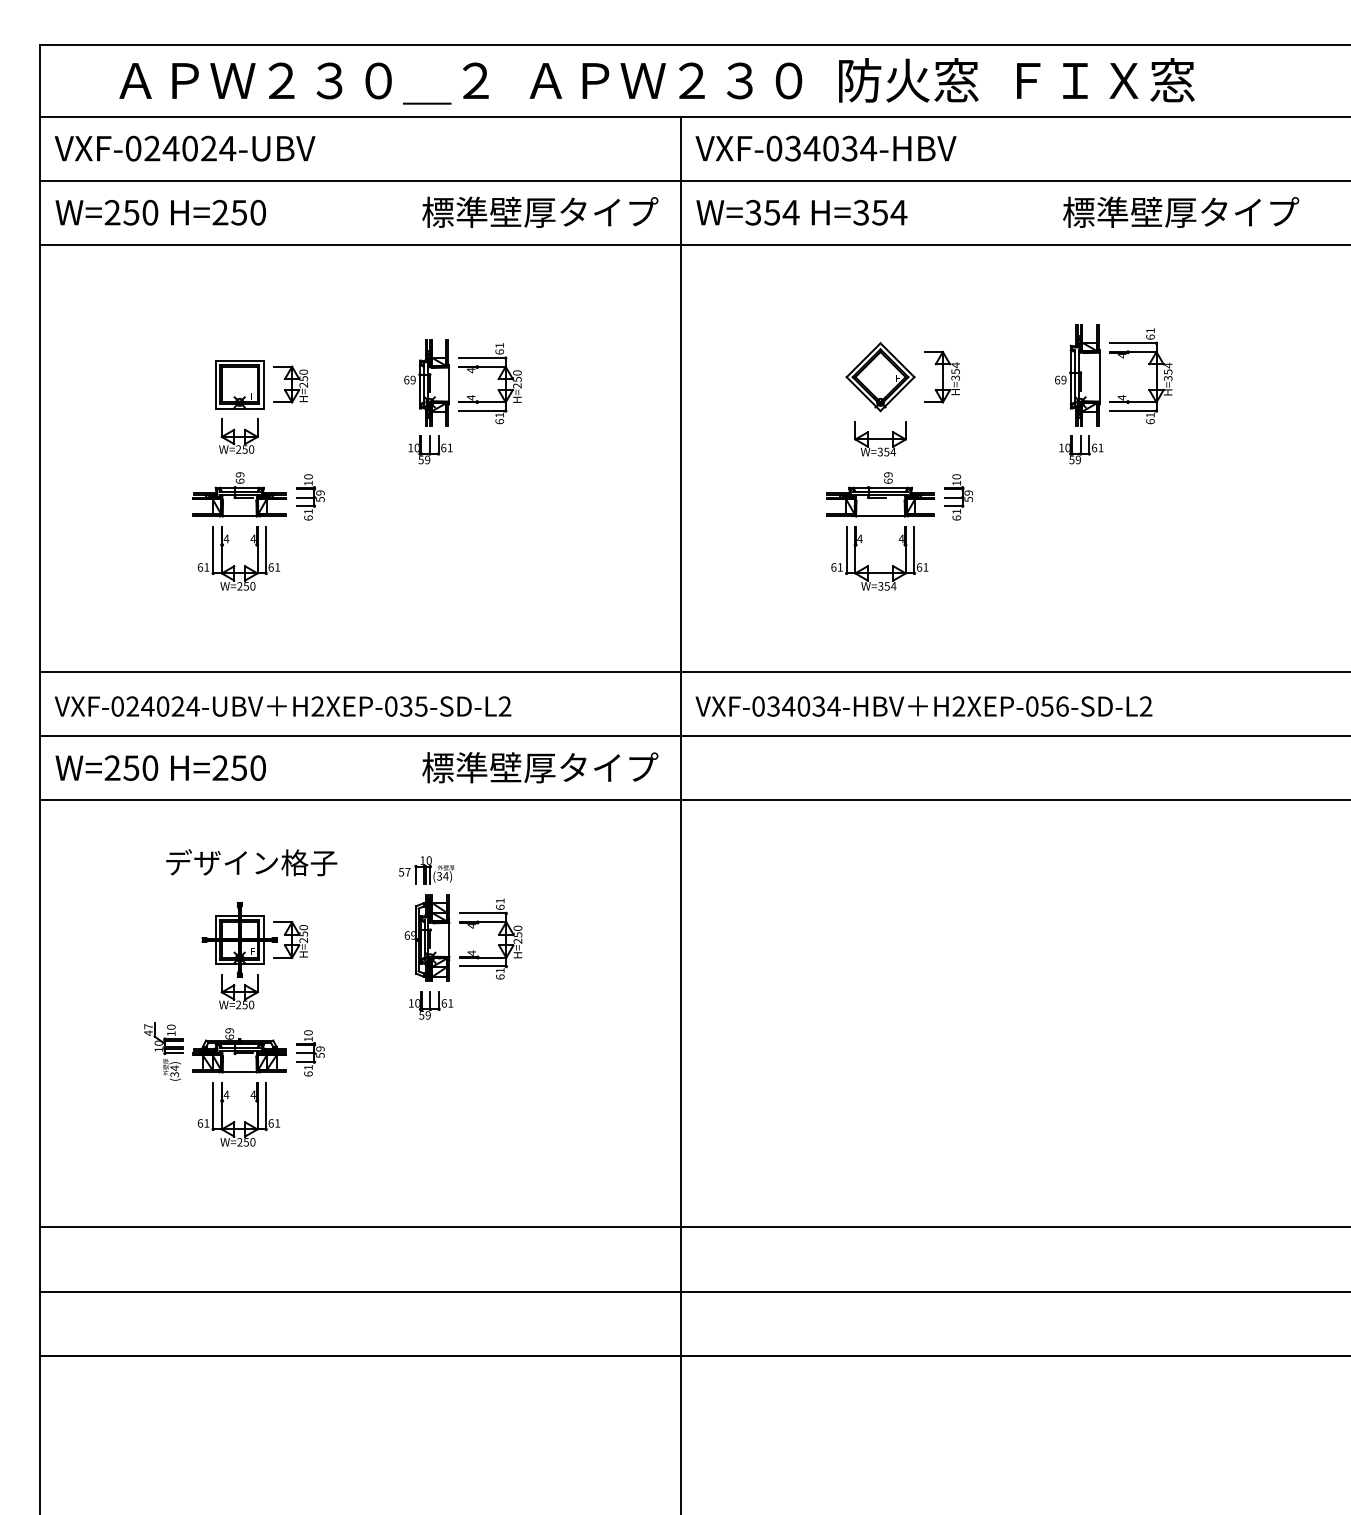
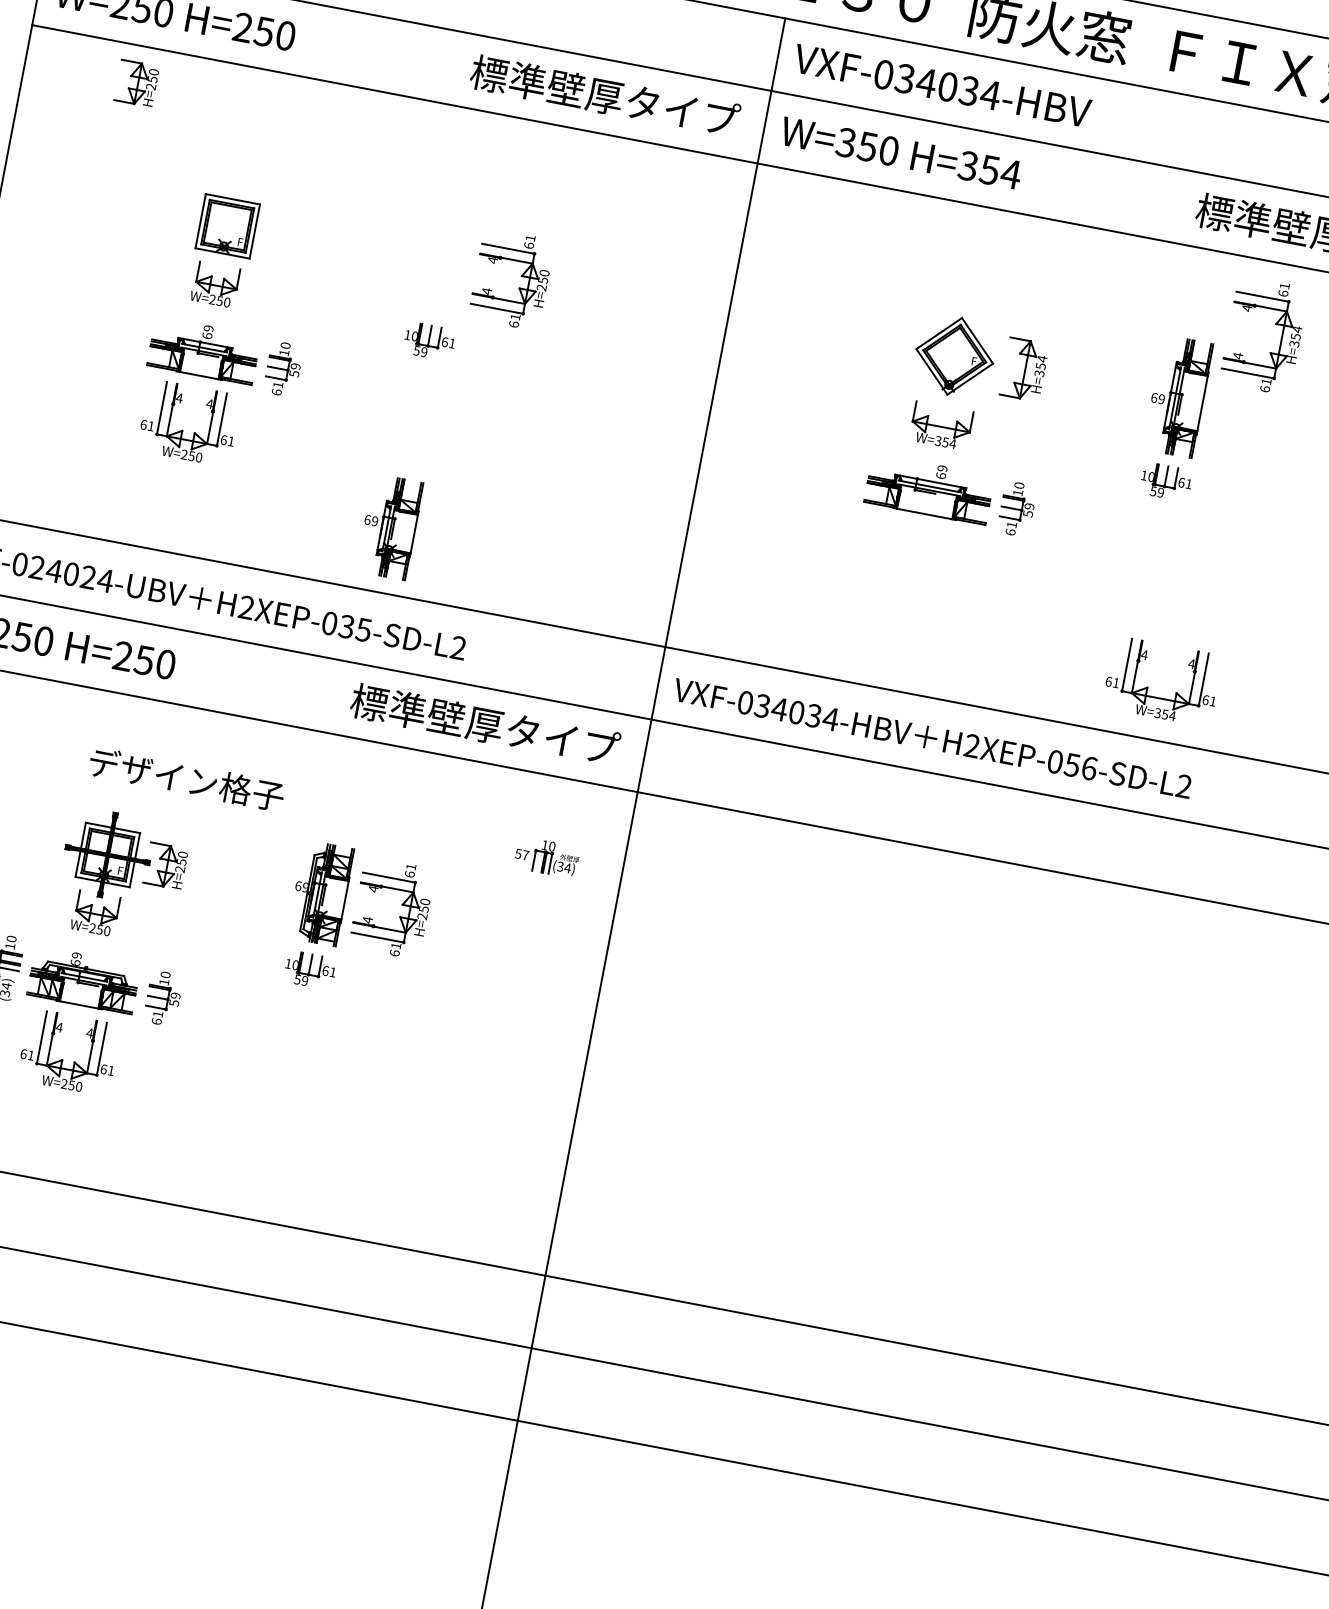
text: (790, 212) -> (888, 150), W=354 -> W=350
part: (1149, 365) -> (1276, 325), moved
part: (426, 382) -> (389, 526), moved
part: (290, 384) -> (136, 83), moved
part: (868, 565) -> (1148, 686), moved
text: (251, 862) -> (186, 779), moved
part: (426, 870) -> (547, 857), moved

